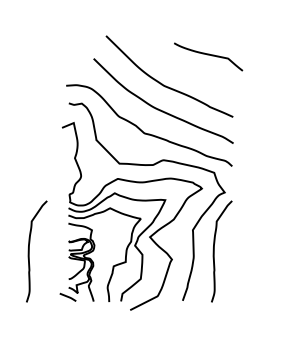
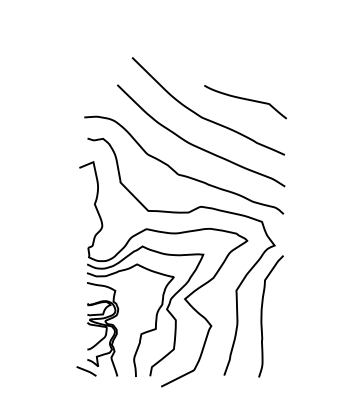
curve: (208, 55) -> (245, 100), moved
curve: (29, 251) -> (40, 316), removed

